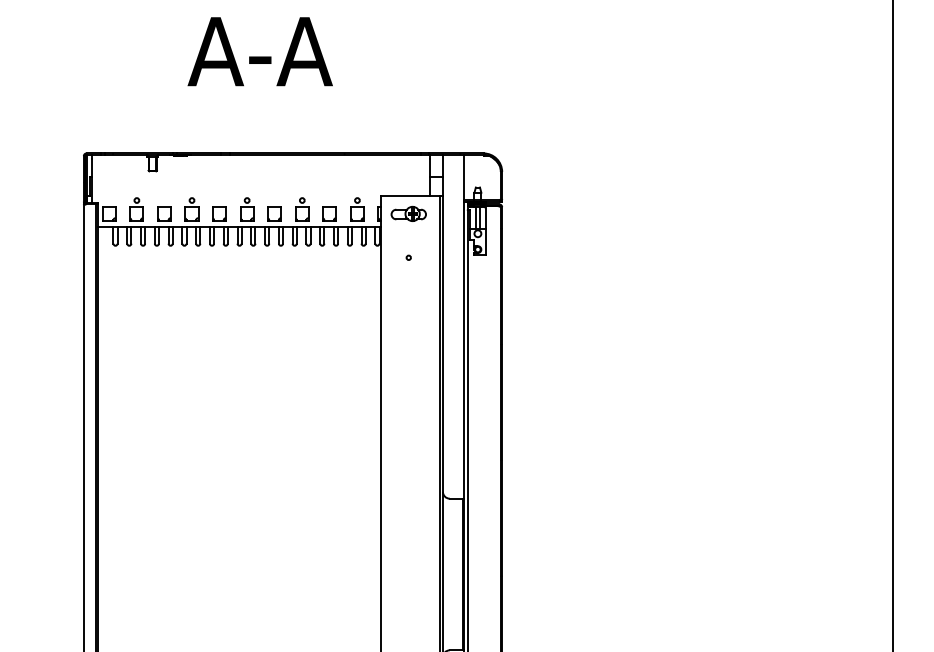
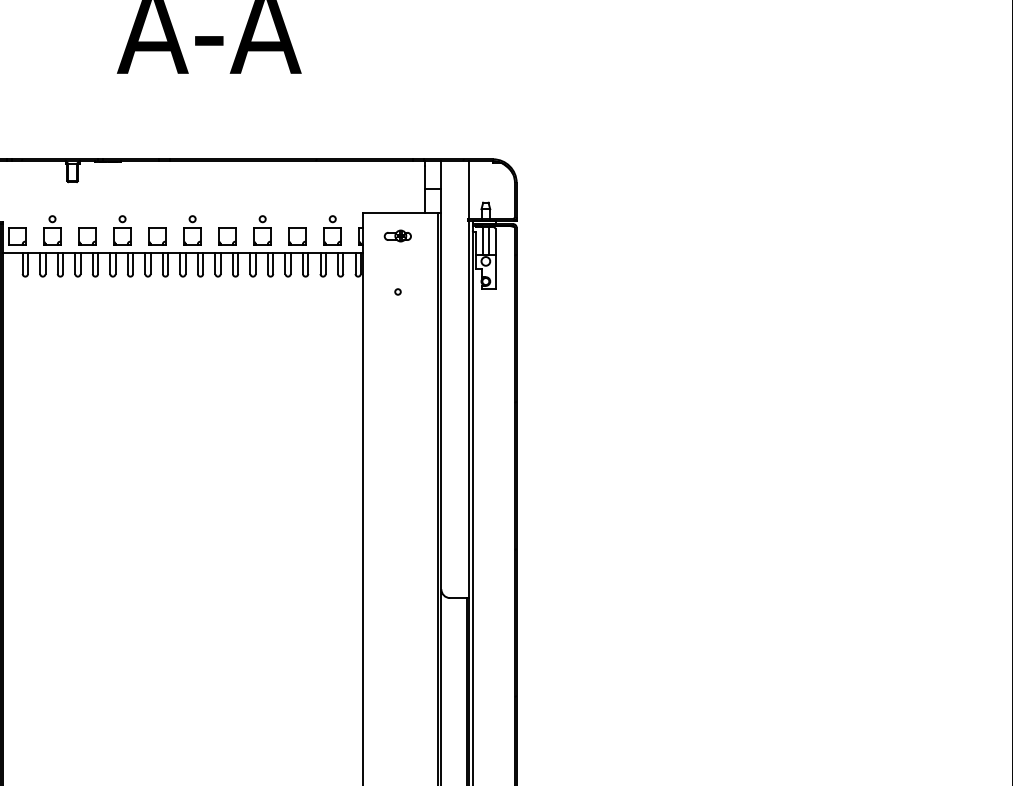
part: (408, 213) -> (397, 235), size x0.6

